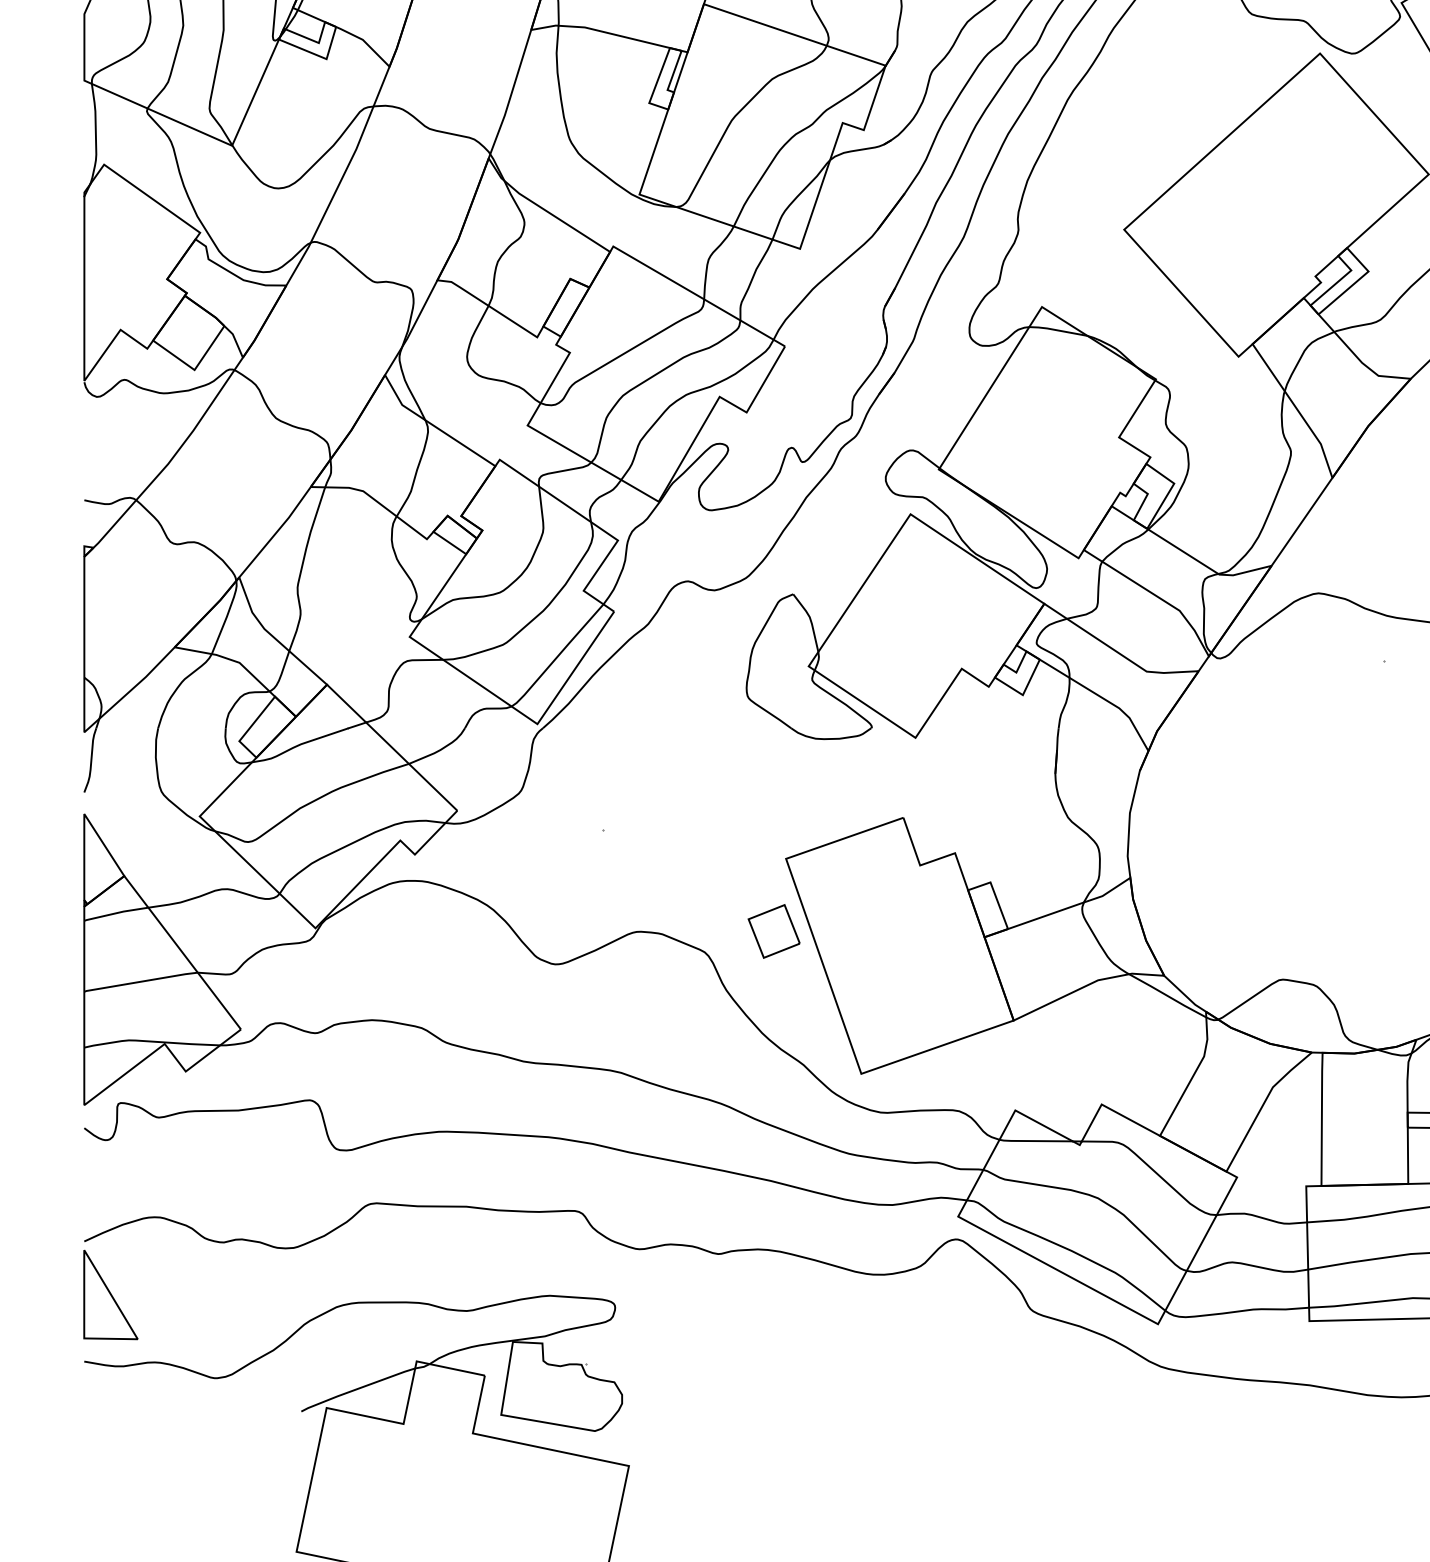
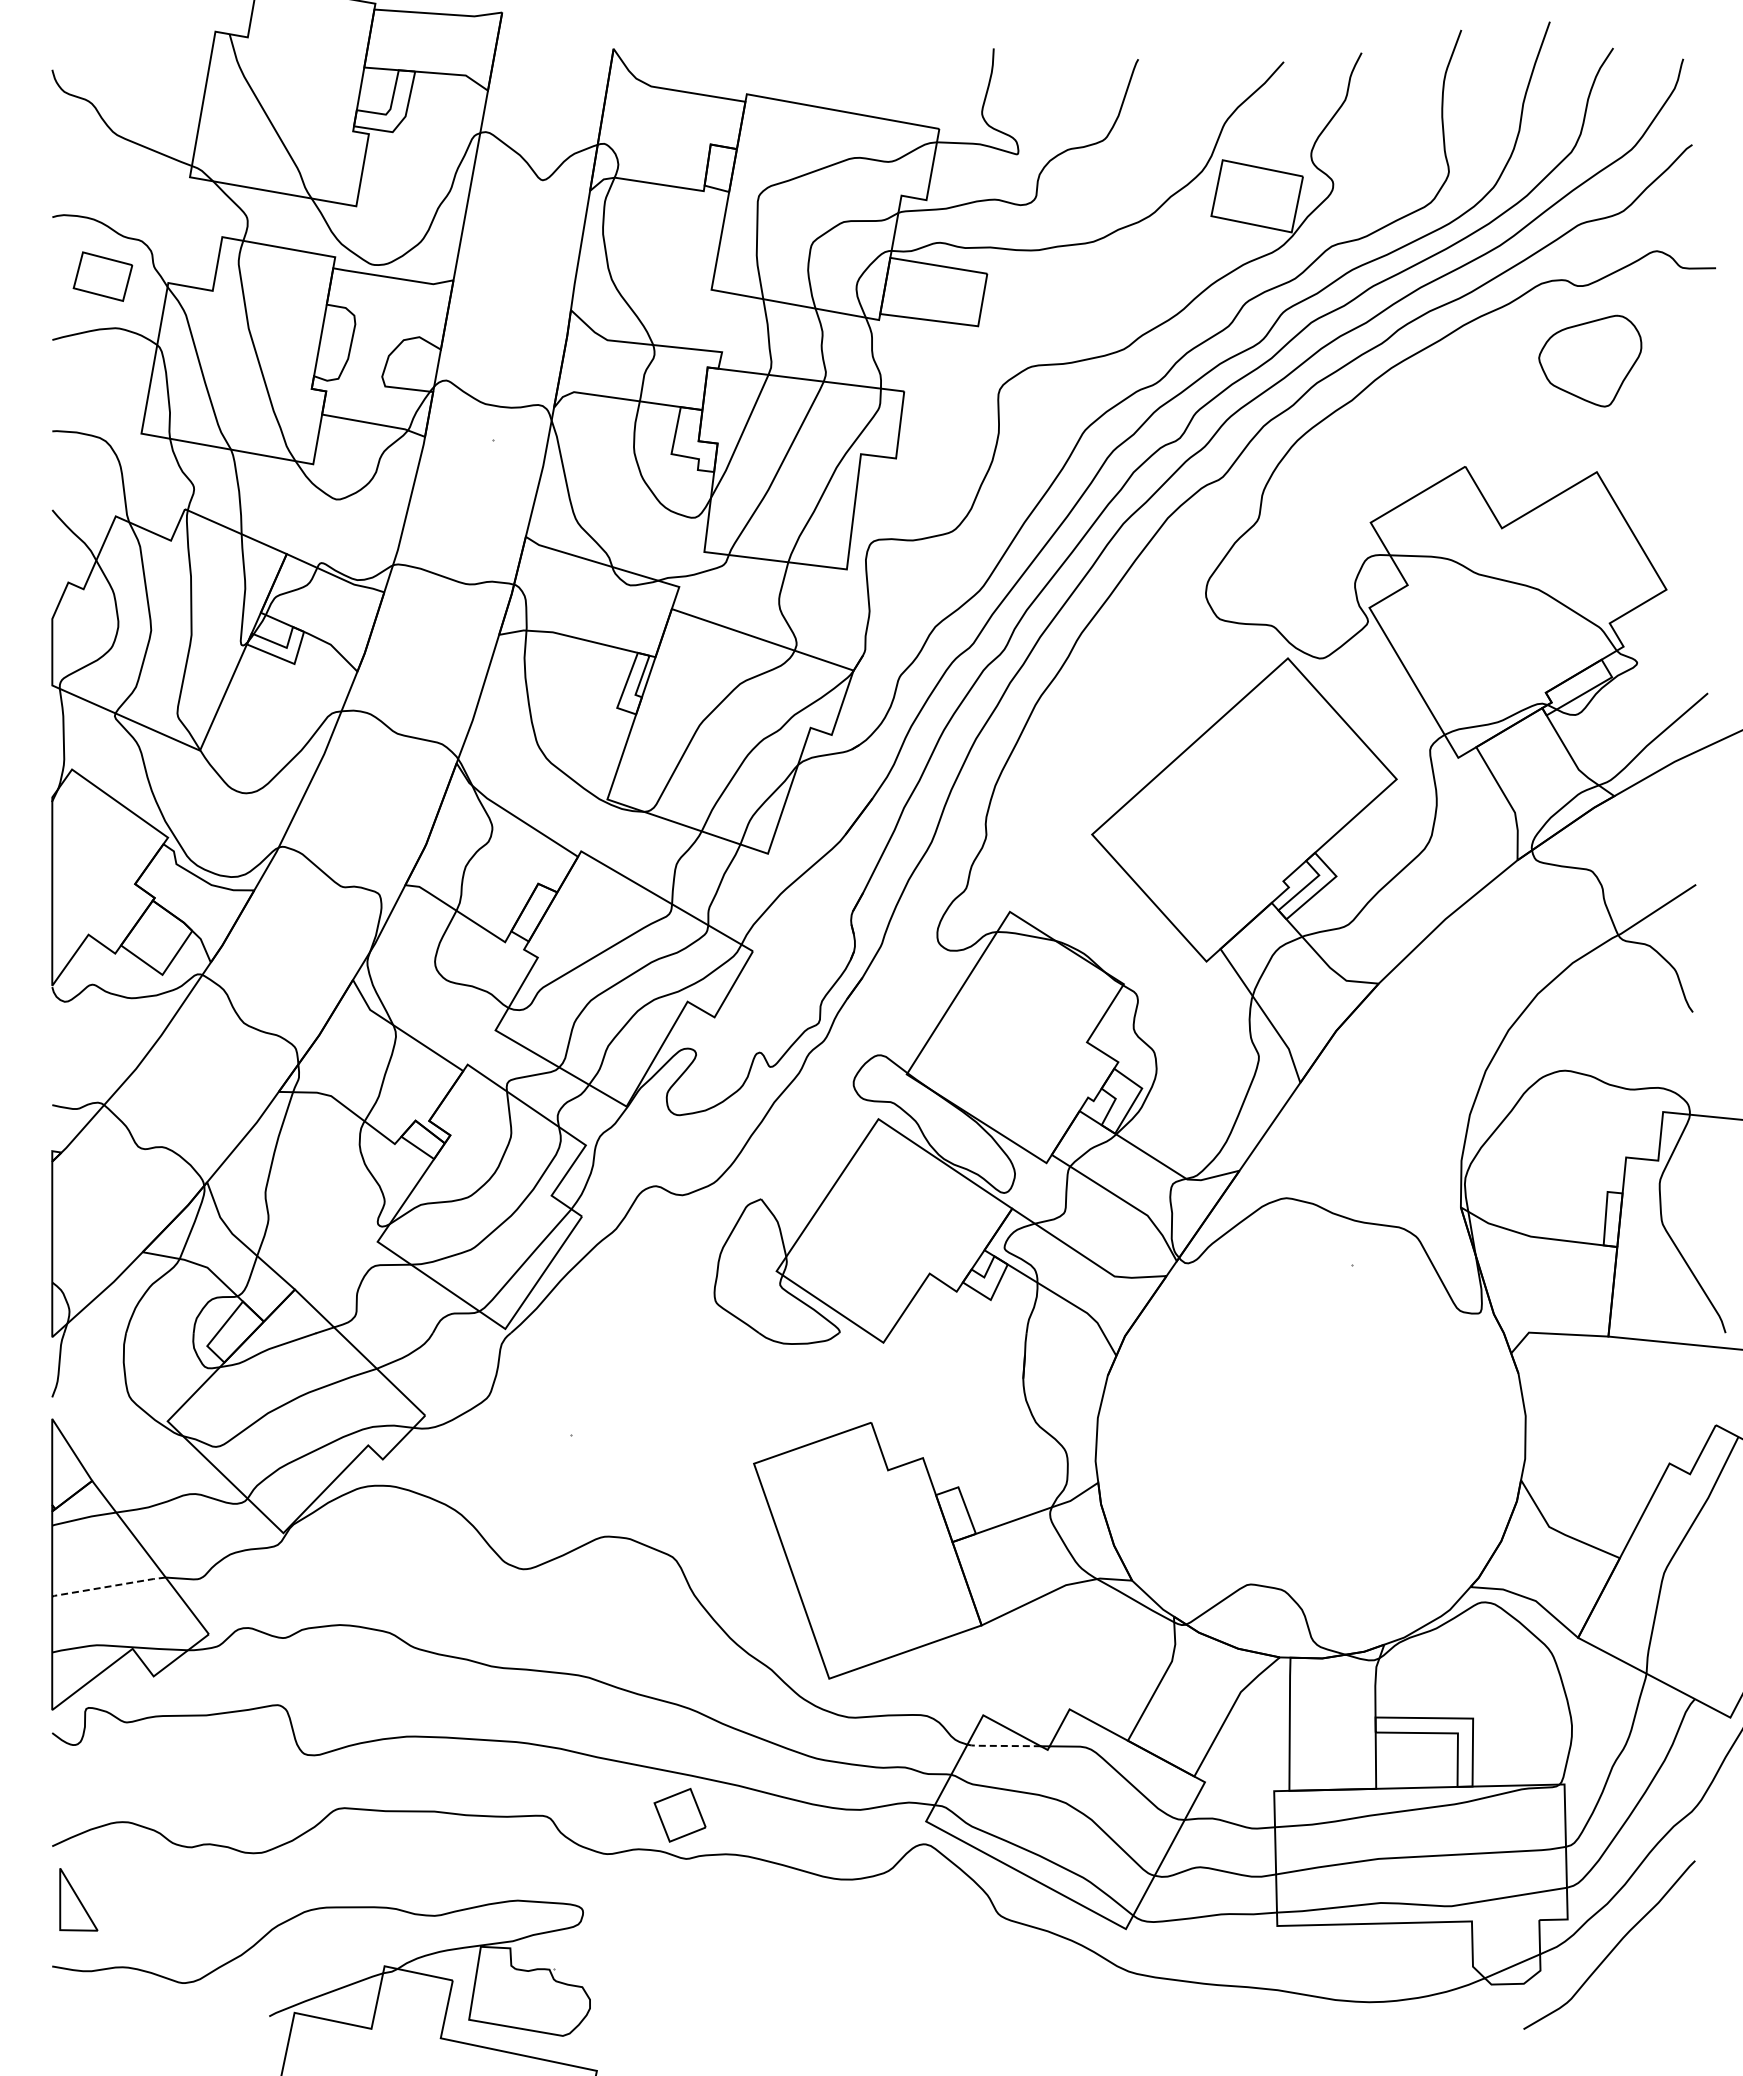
part: (773, 931) -> (679, 1815), moved
line: (140, 981) -> (108, 1586), solid -> dashed
line: (1033, 1140) -> (1001, 1745), solid -> dashed
part: (110, 1294) -> (78, 1899), size x0.7

